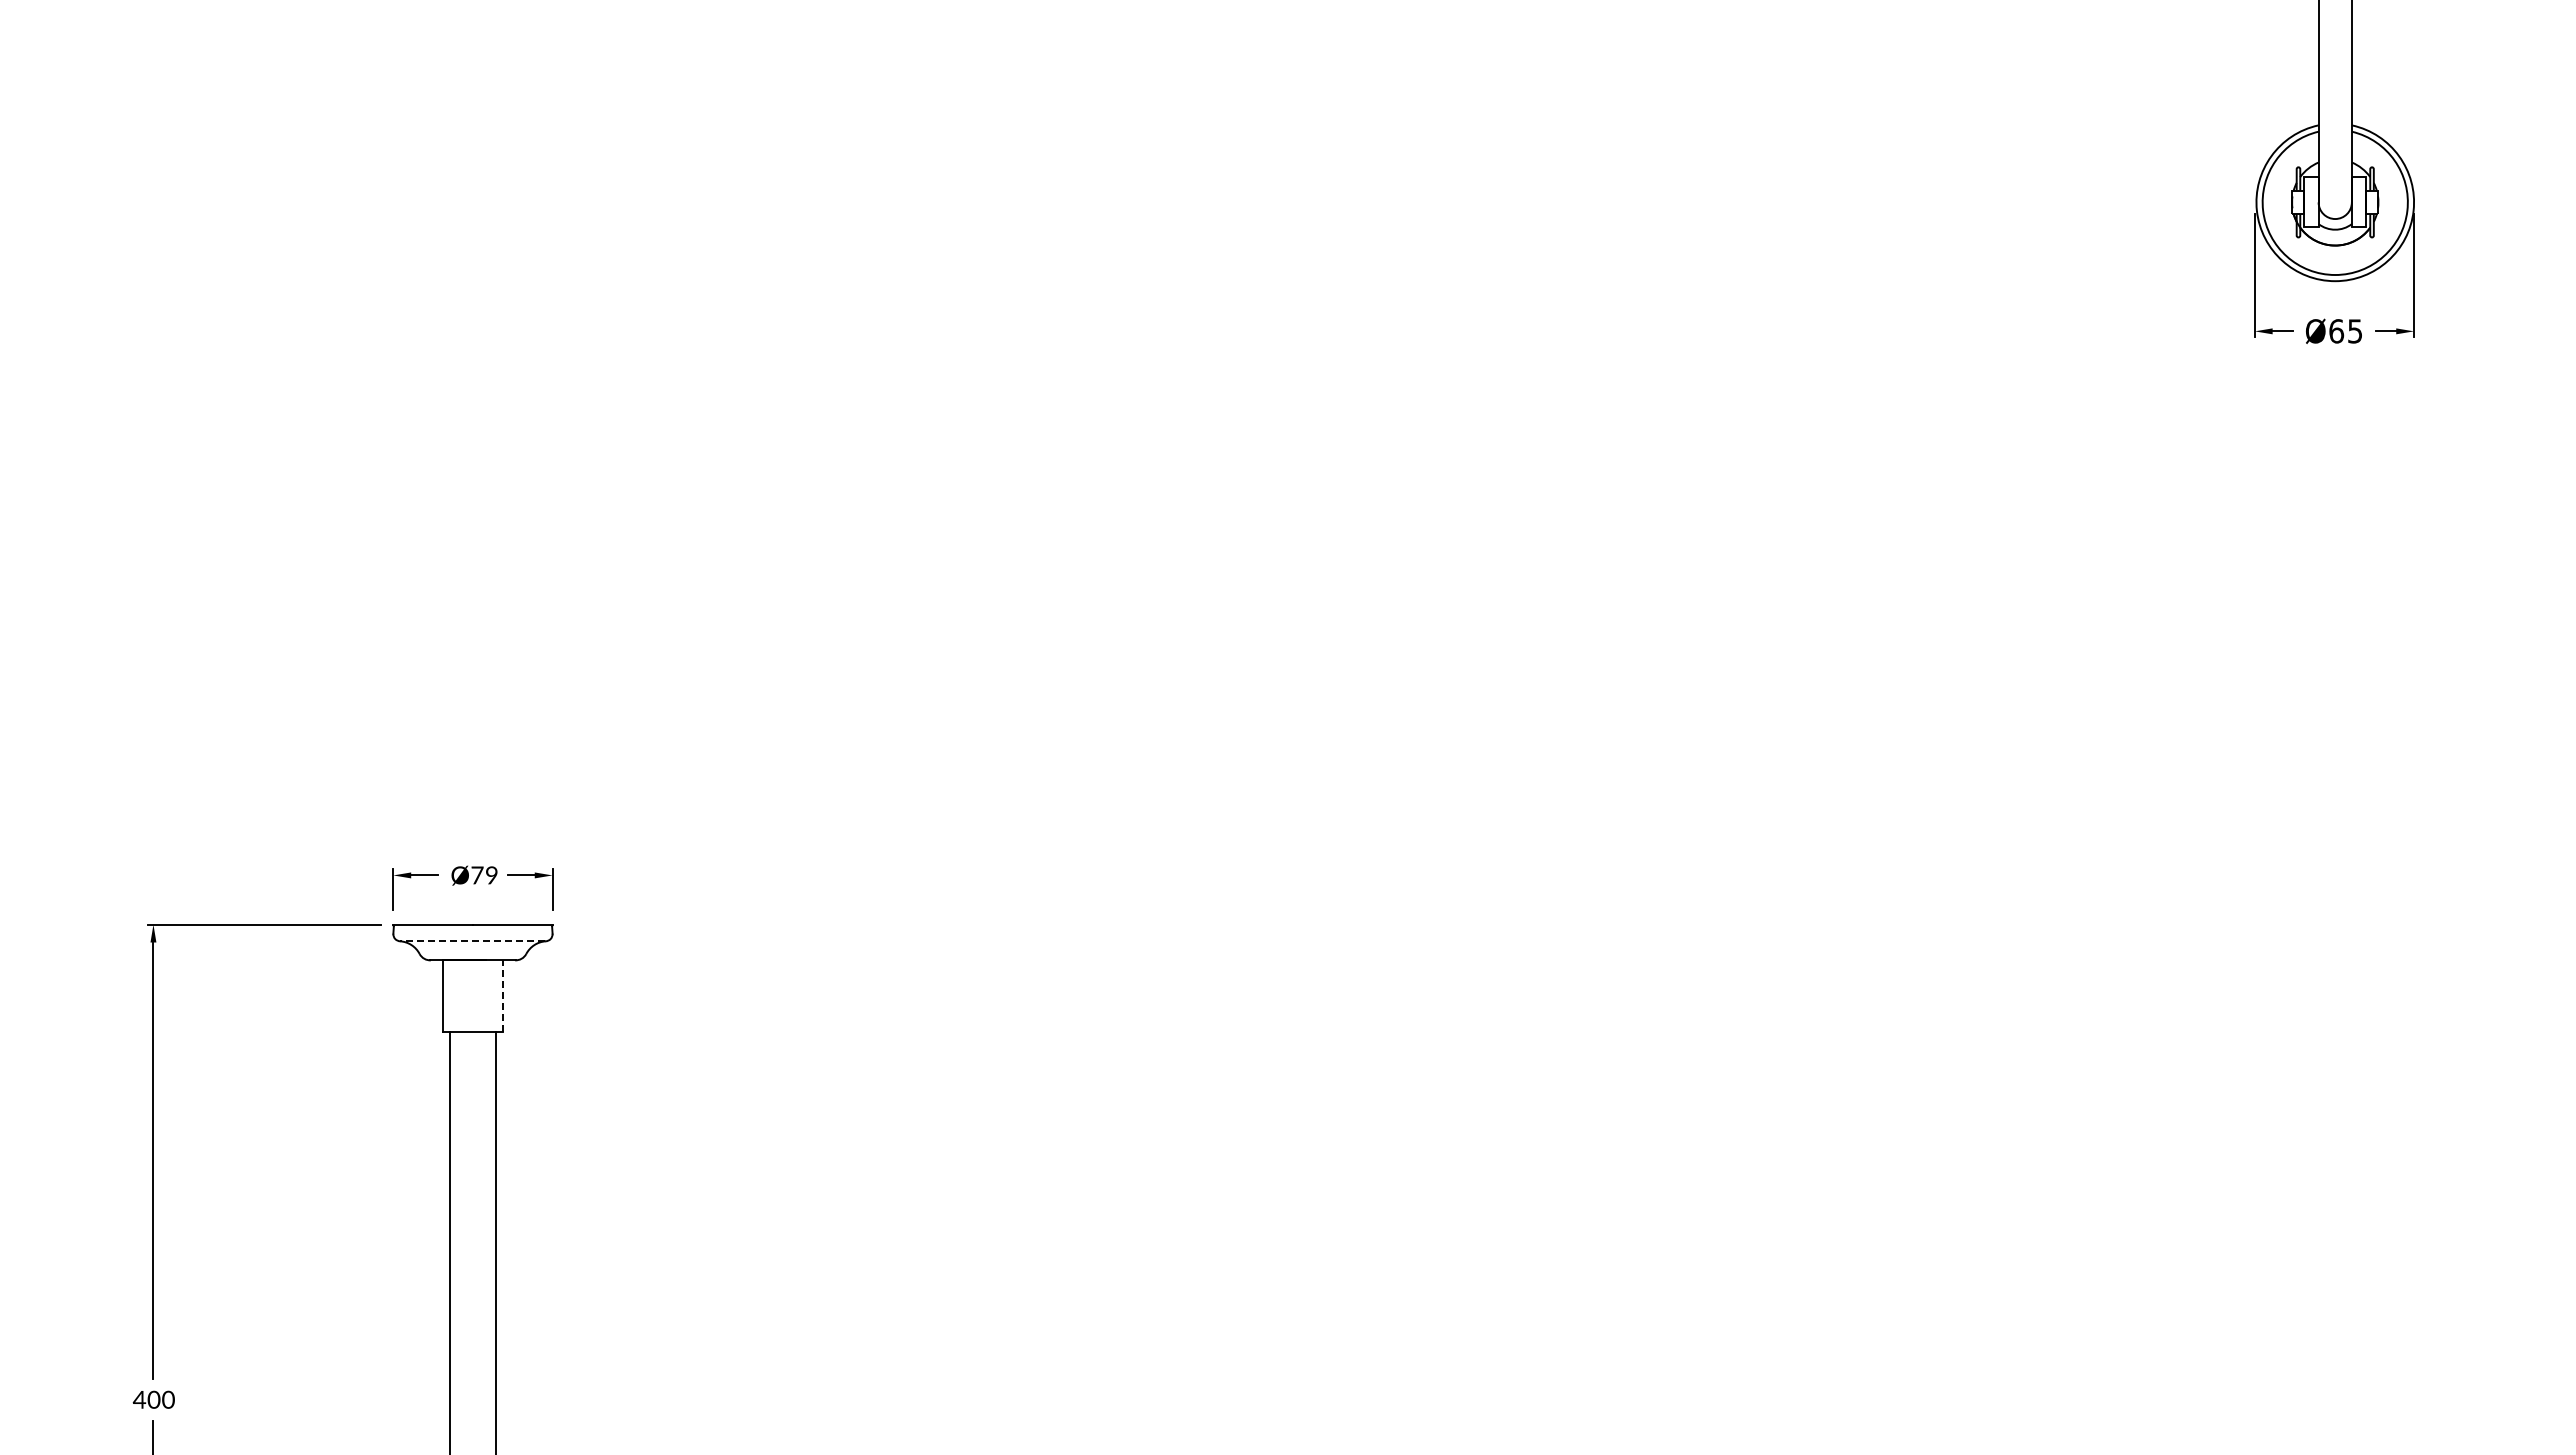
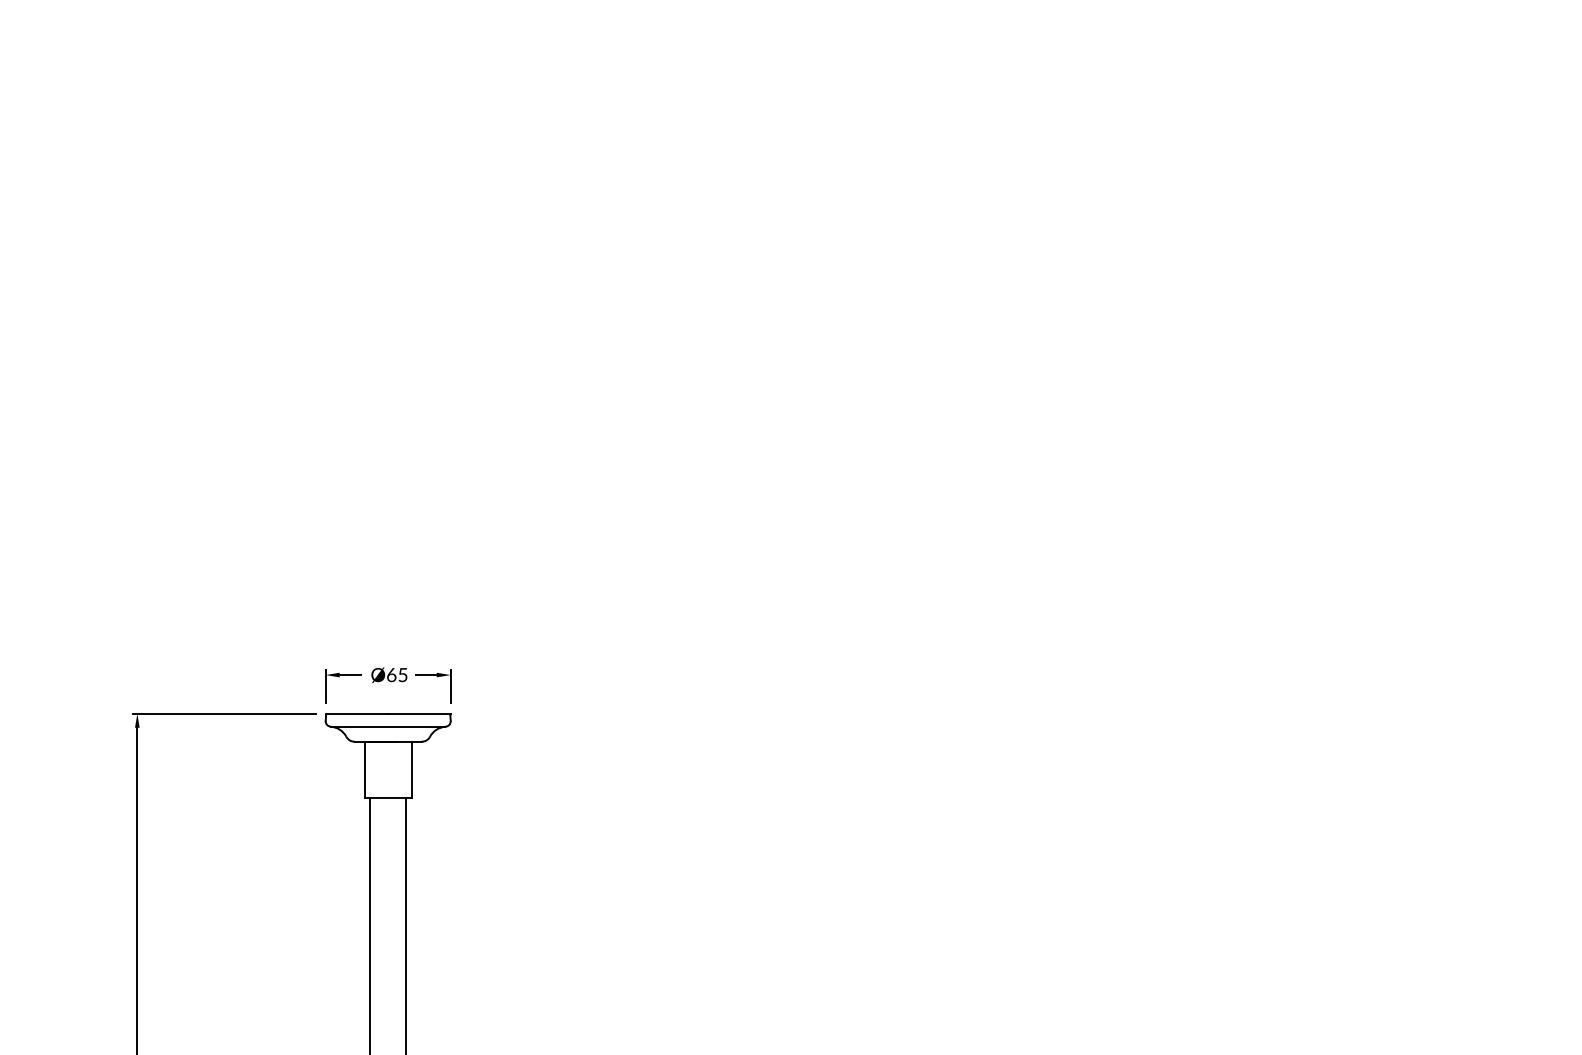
text: (484, 875) -> (397, 675), Ø79 -> Ø65
line: (472, 941) -> (387, 726), dashed -> solid
line: (502, 995) -> (411, 769), dashed -> solid

